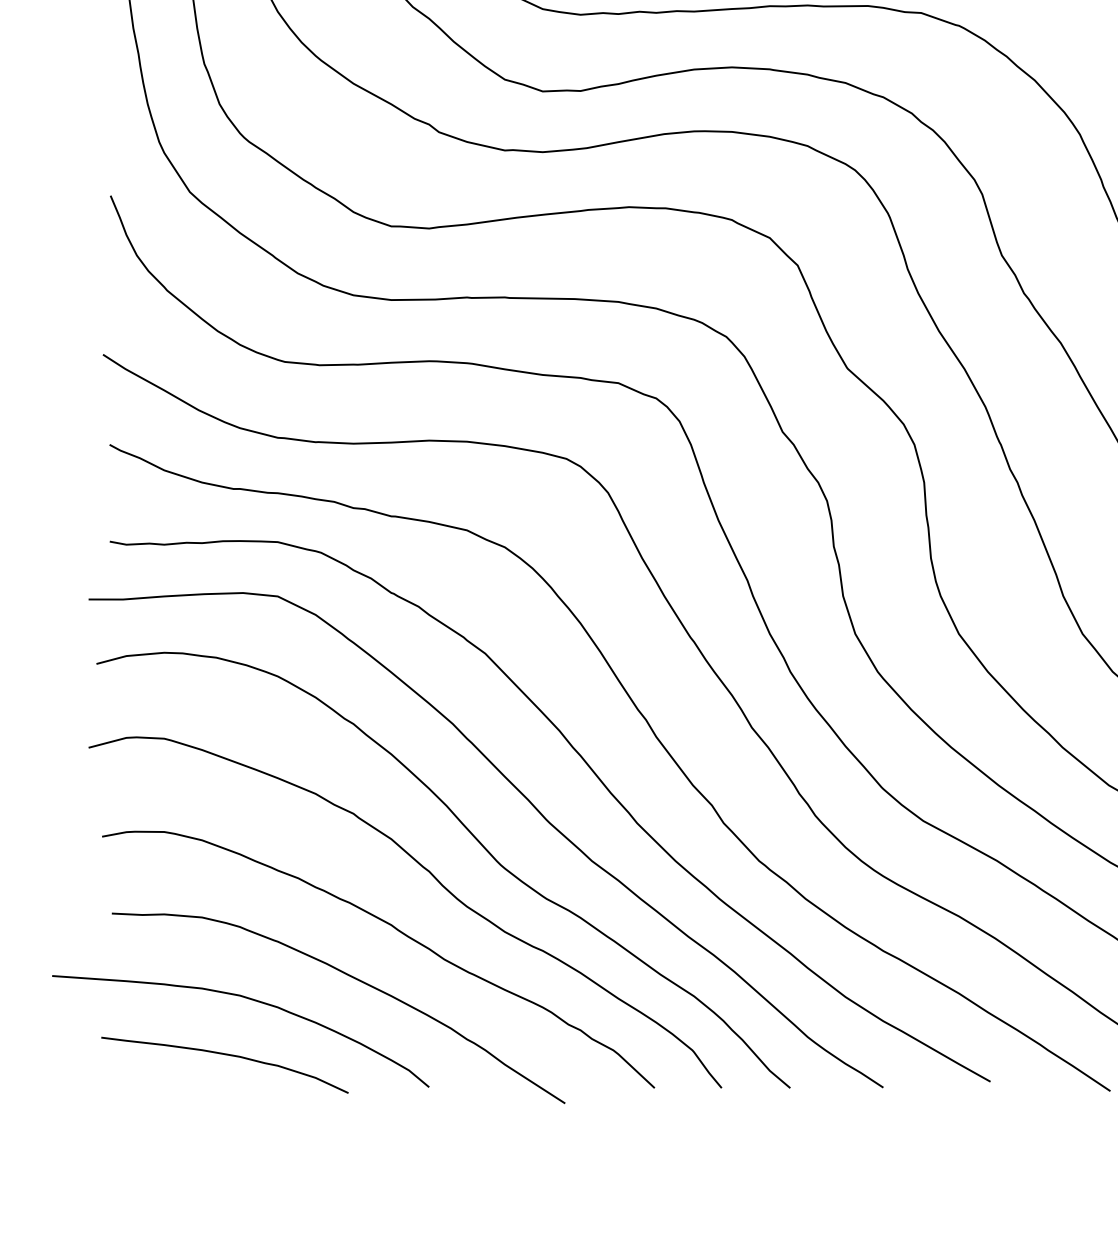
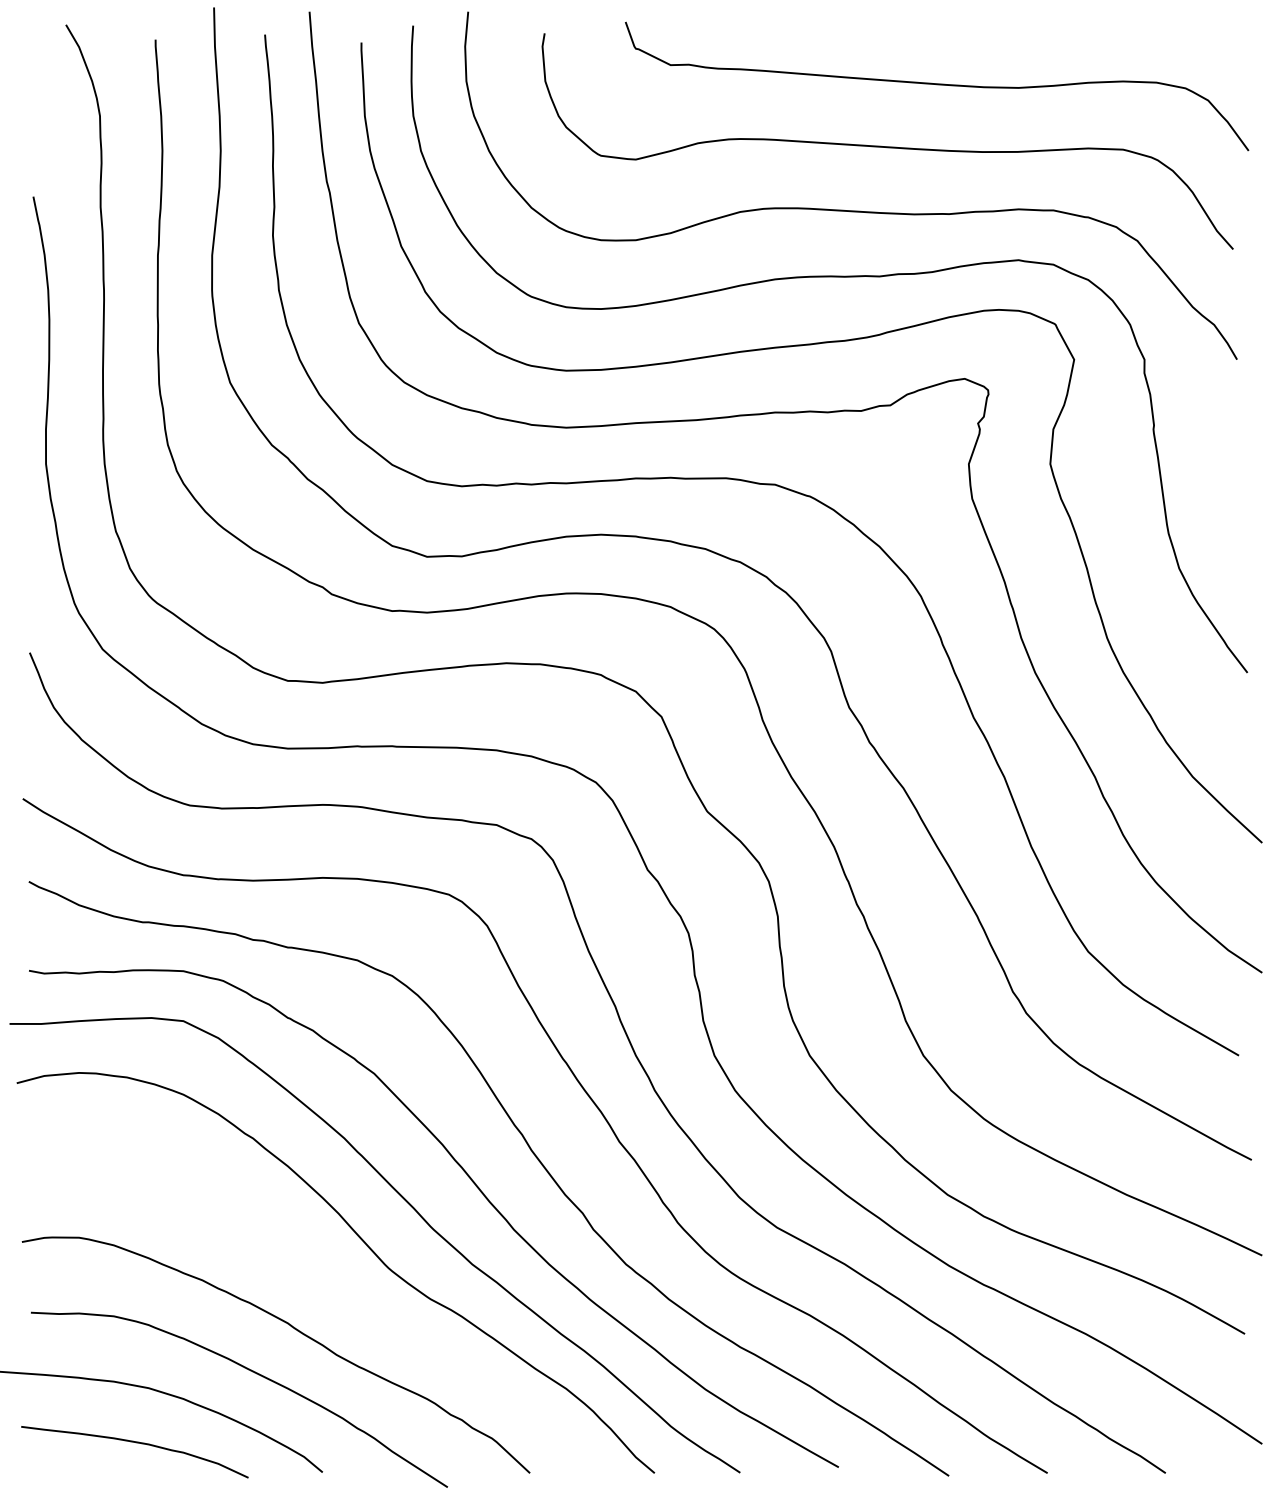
curve: (436, 880) -> (329, 1282), removed

